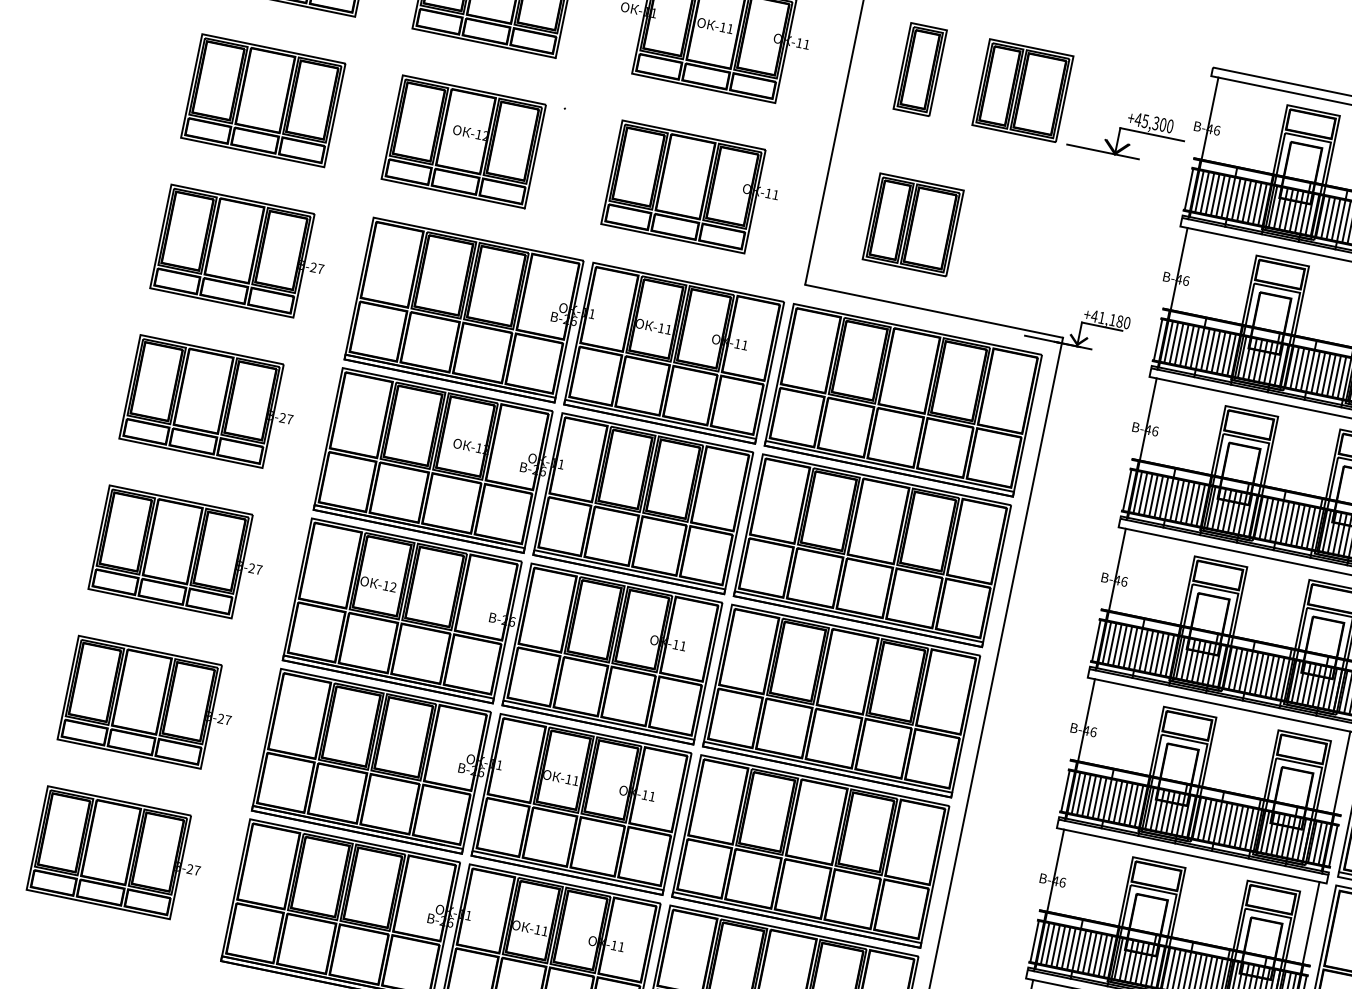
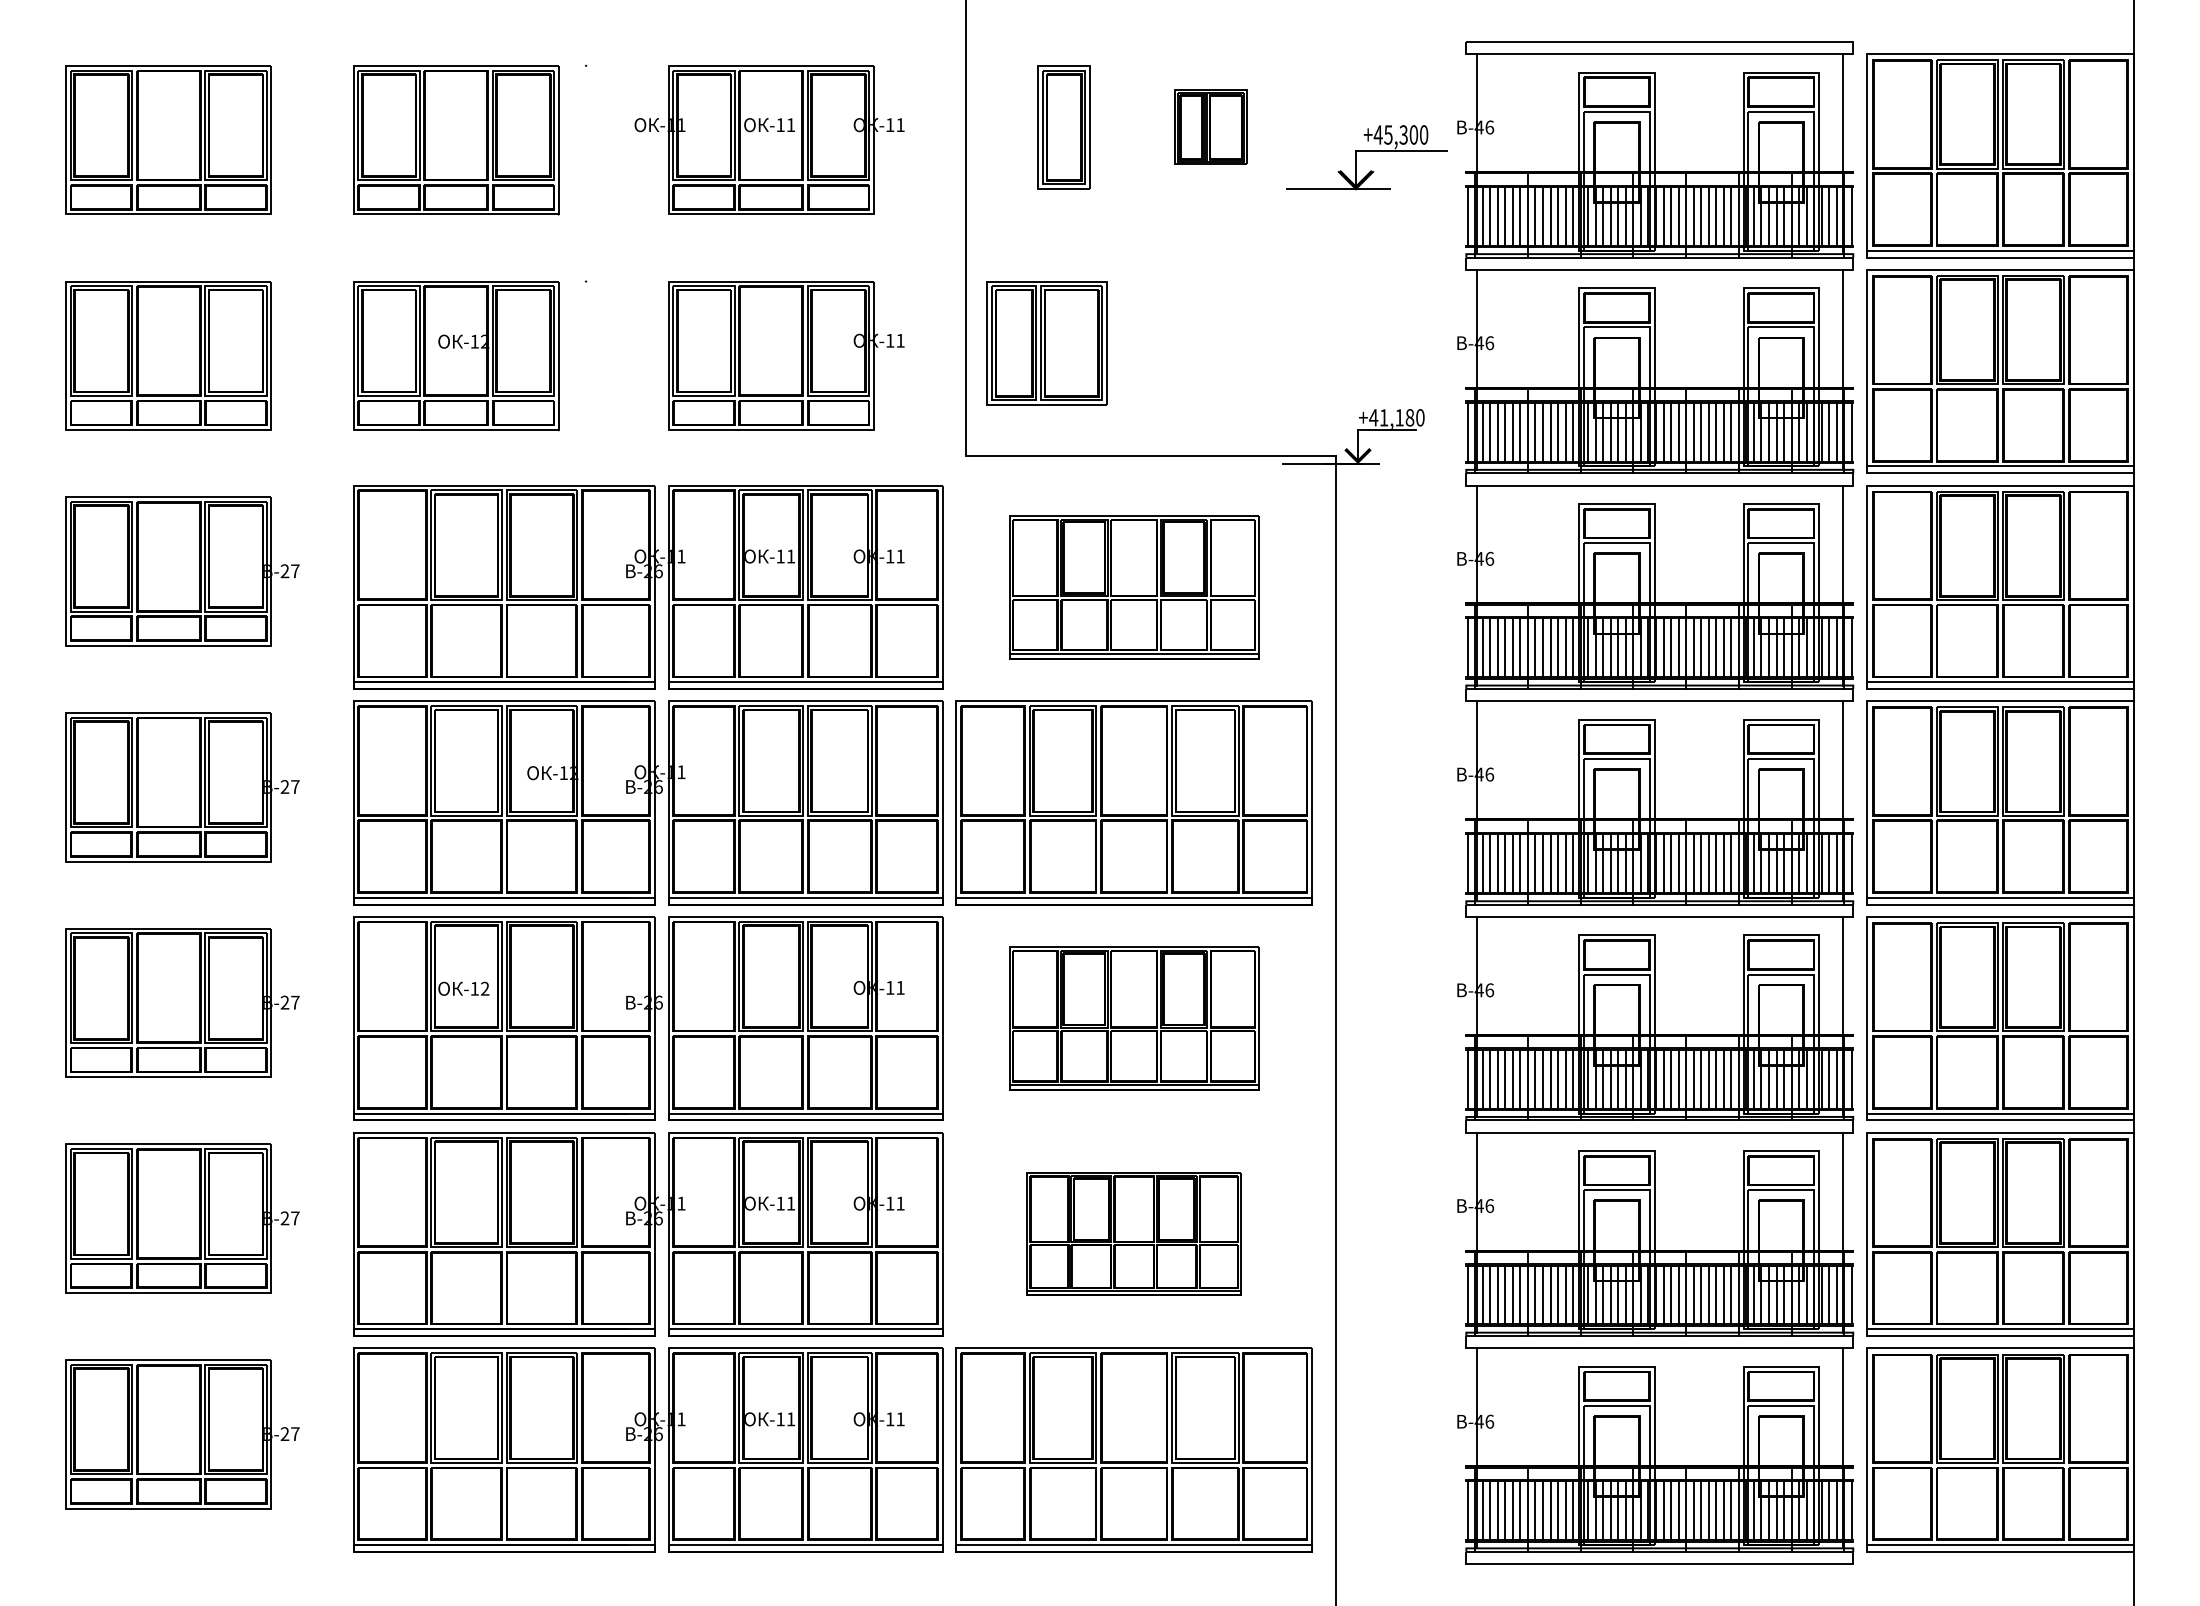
part: (1022, 90) -> (1210, 127), size x0.6
part: (912, 225) -> (1046, 343), moved
part: (902, 400) -> (1133, 587), size x0.7
part: (841, 700) -> (1133, 1018), size x0.7
part: (810, 851) -> (1133, 1234), size x0.6

